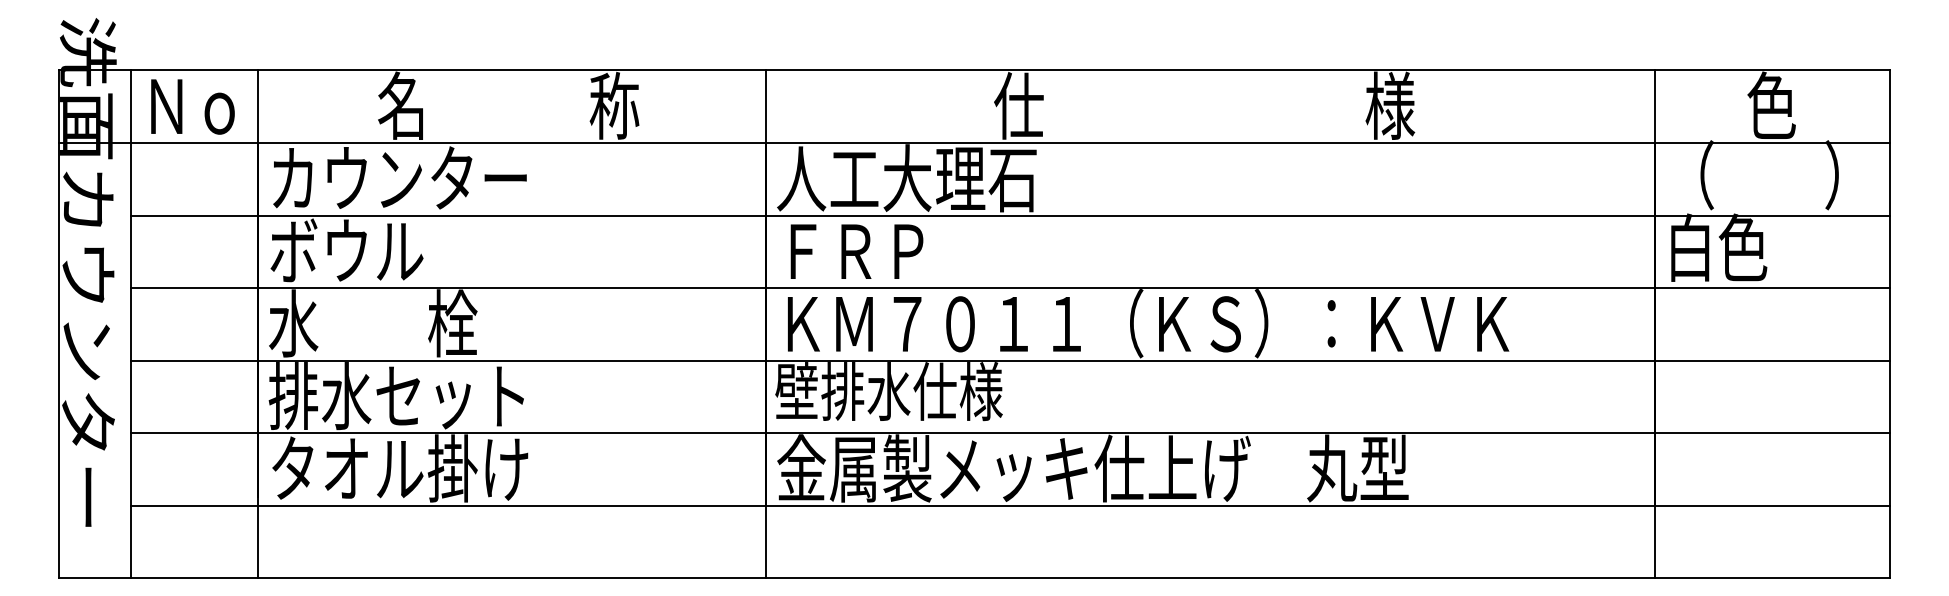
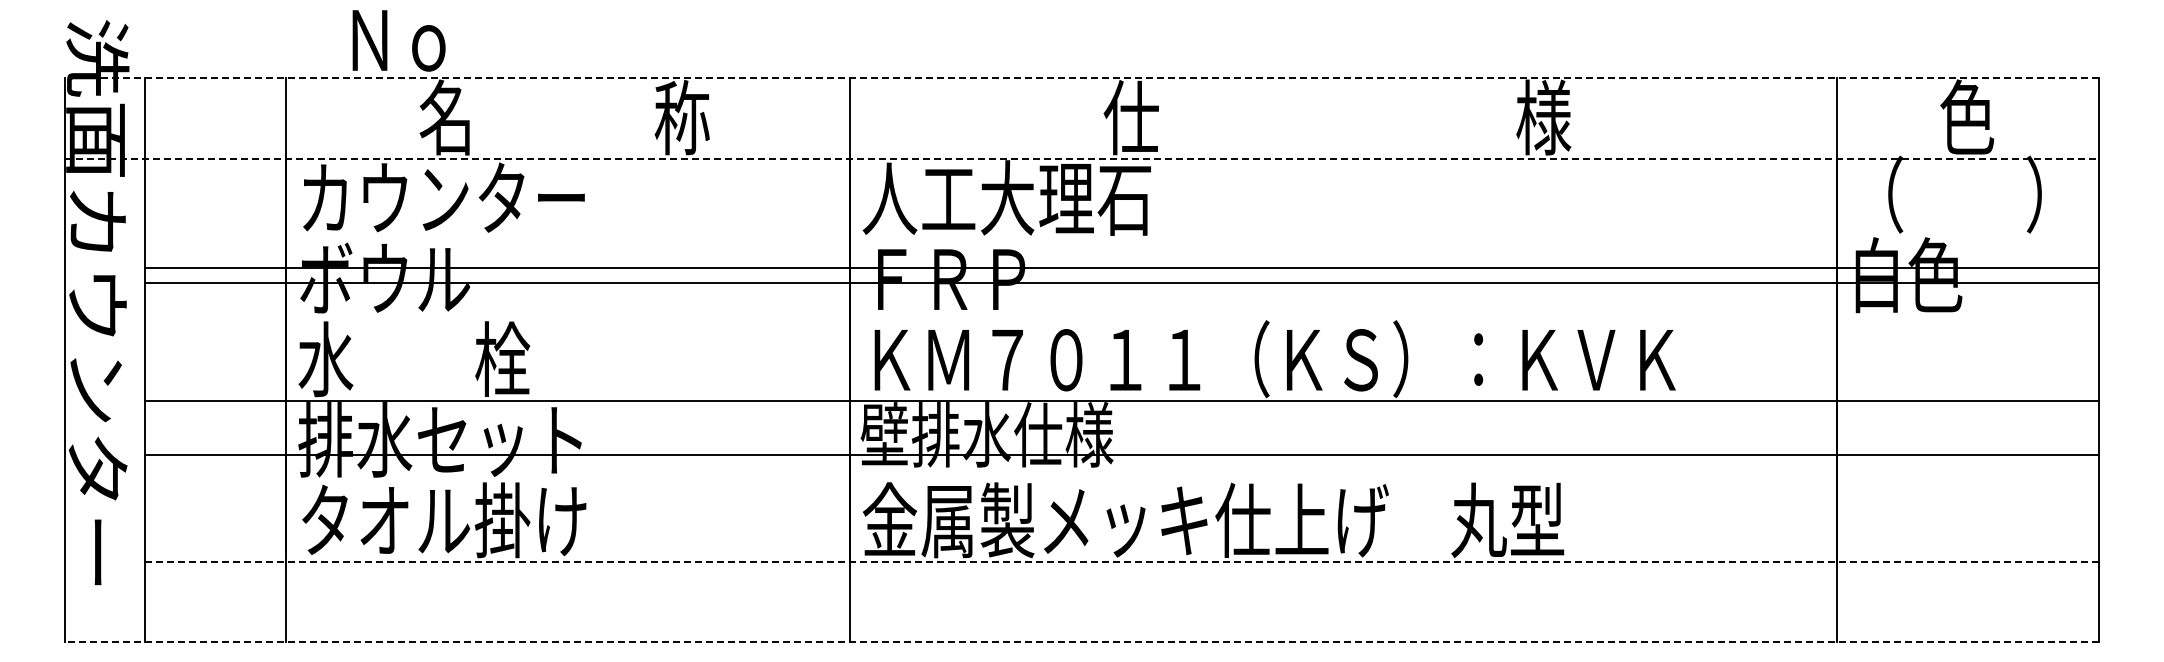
line: (974, 70) -> (1081, 78), solid -> dashed
text: (192, 106) -> (398, 40), moved
line: (974, 142) -> (1082, 158), solid -> dashed
line: (1010, 215) -> (1122, 268), moved
line: (1010, 288) -> (1122, 283), moved
line: (1010, 433) -> (1122, 455), moved
line: (1010, 505) -> (1122, 561), solid -> dashed
line: (974, 578) -> (1081, 642), solid -> dashed

